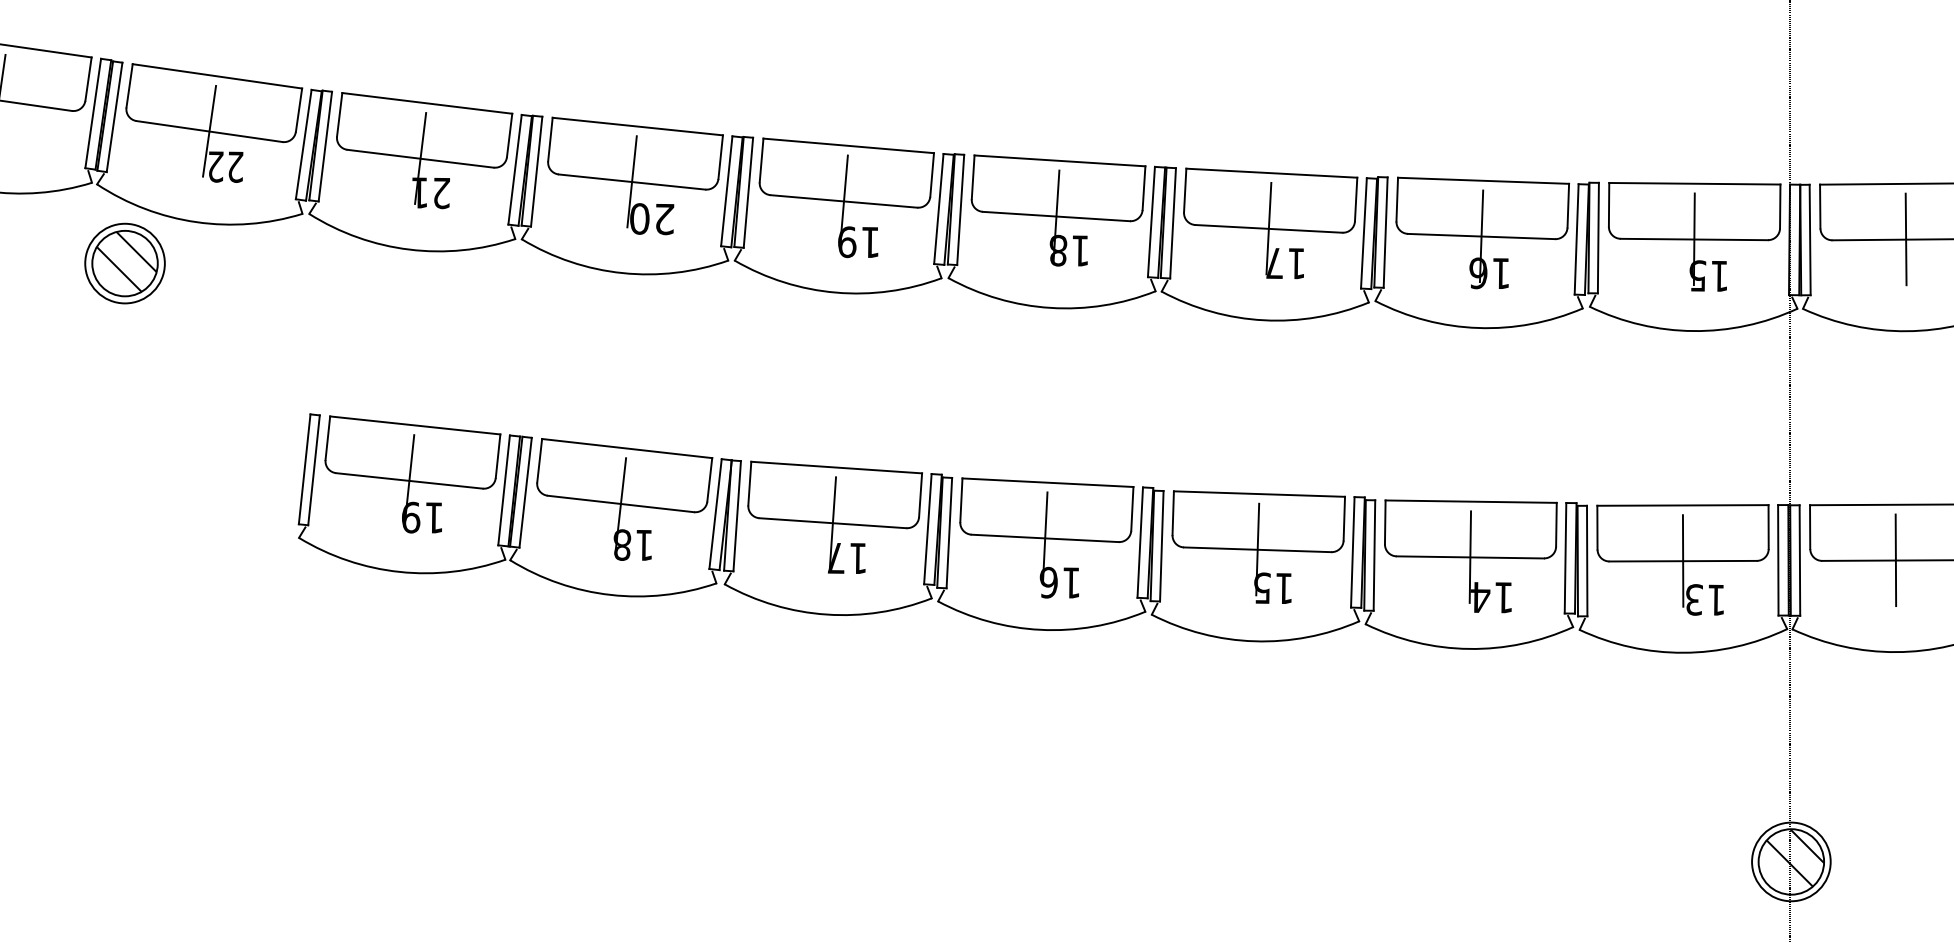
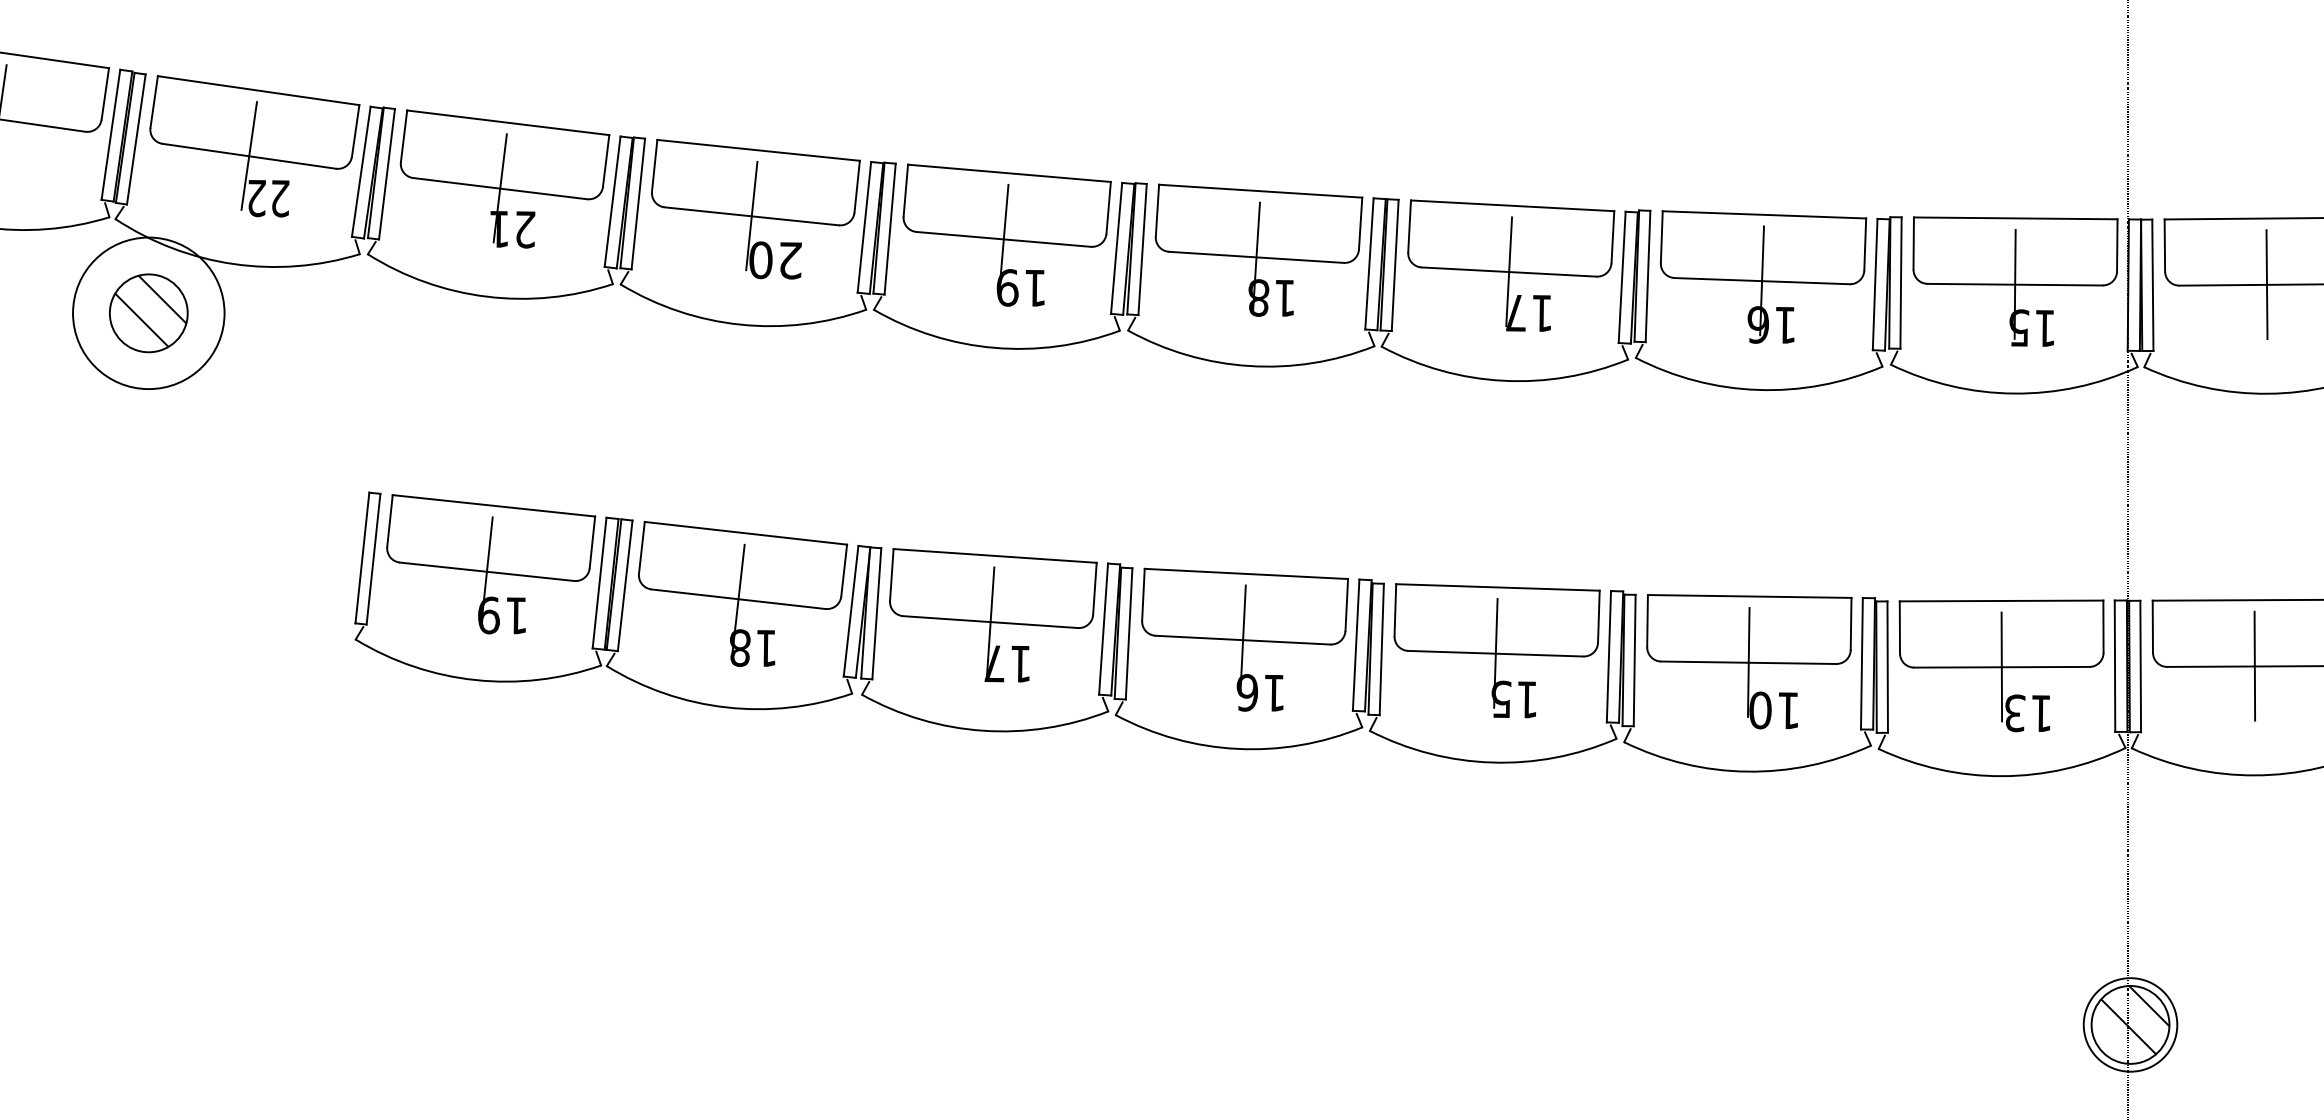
circle: (124, 263) -> (148, 313), size x1.6
text: (1480, 597) -> (1760, 710), 14 -> 10

